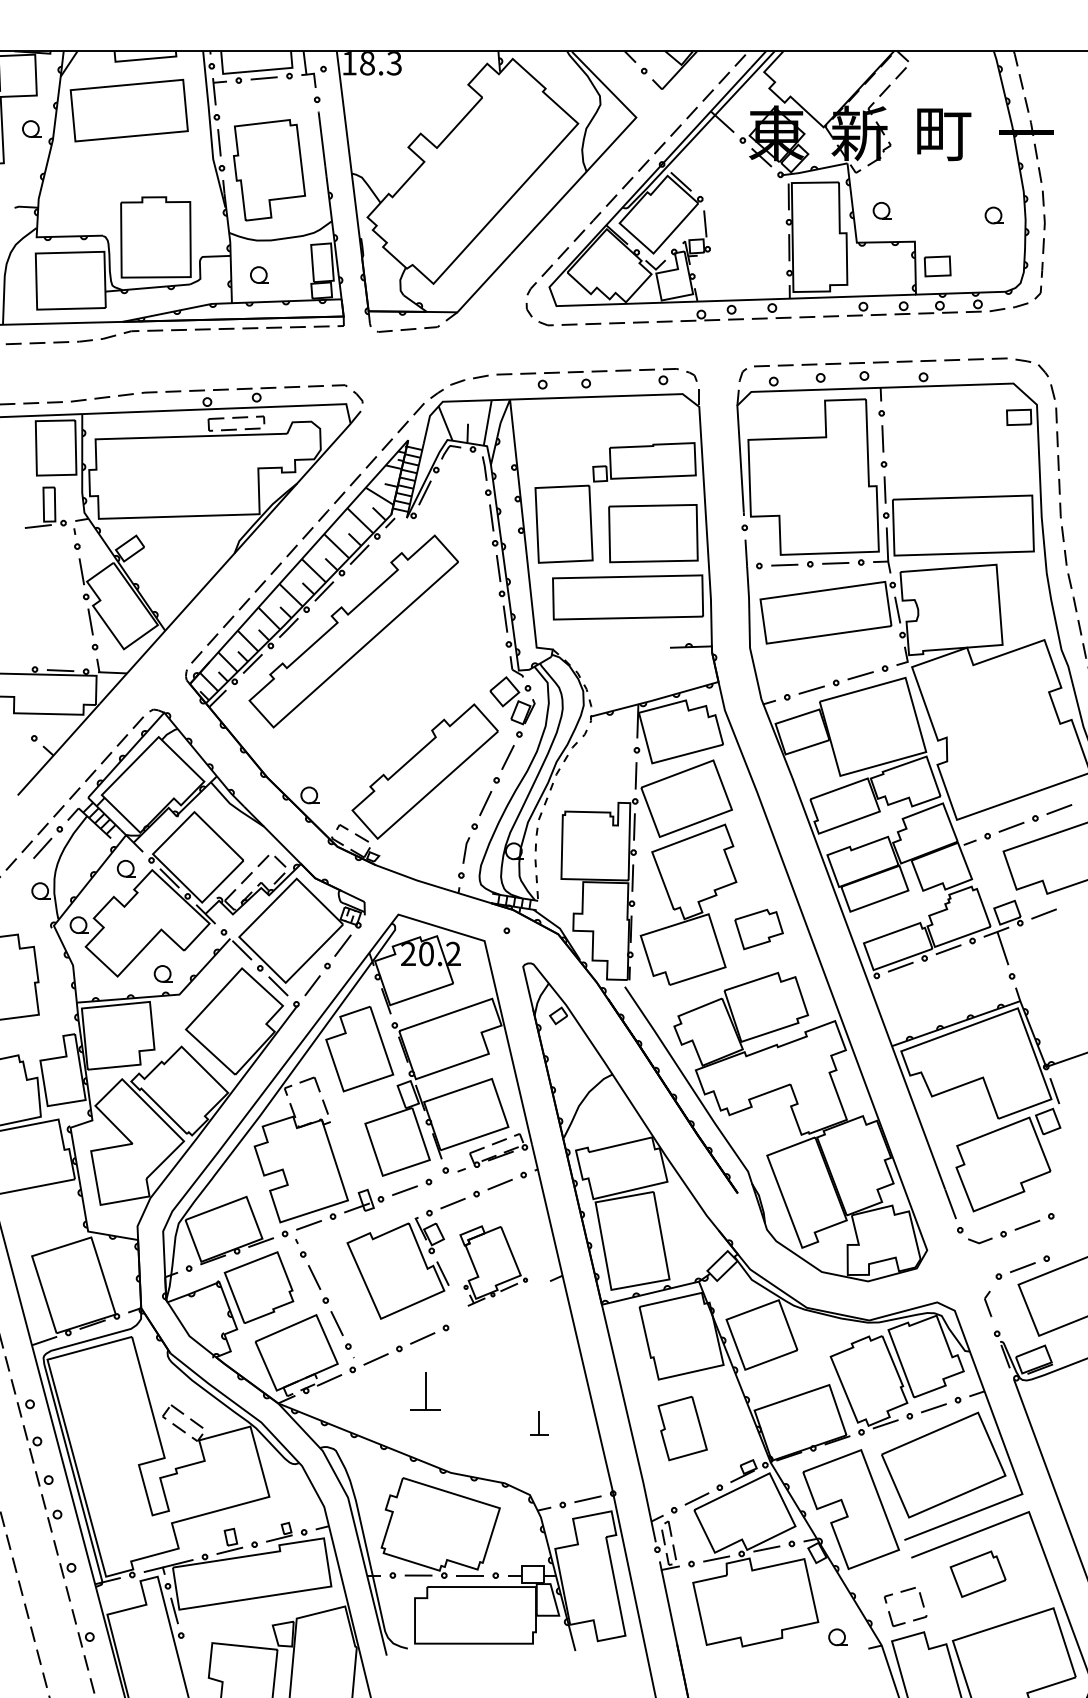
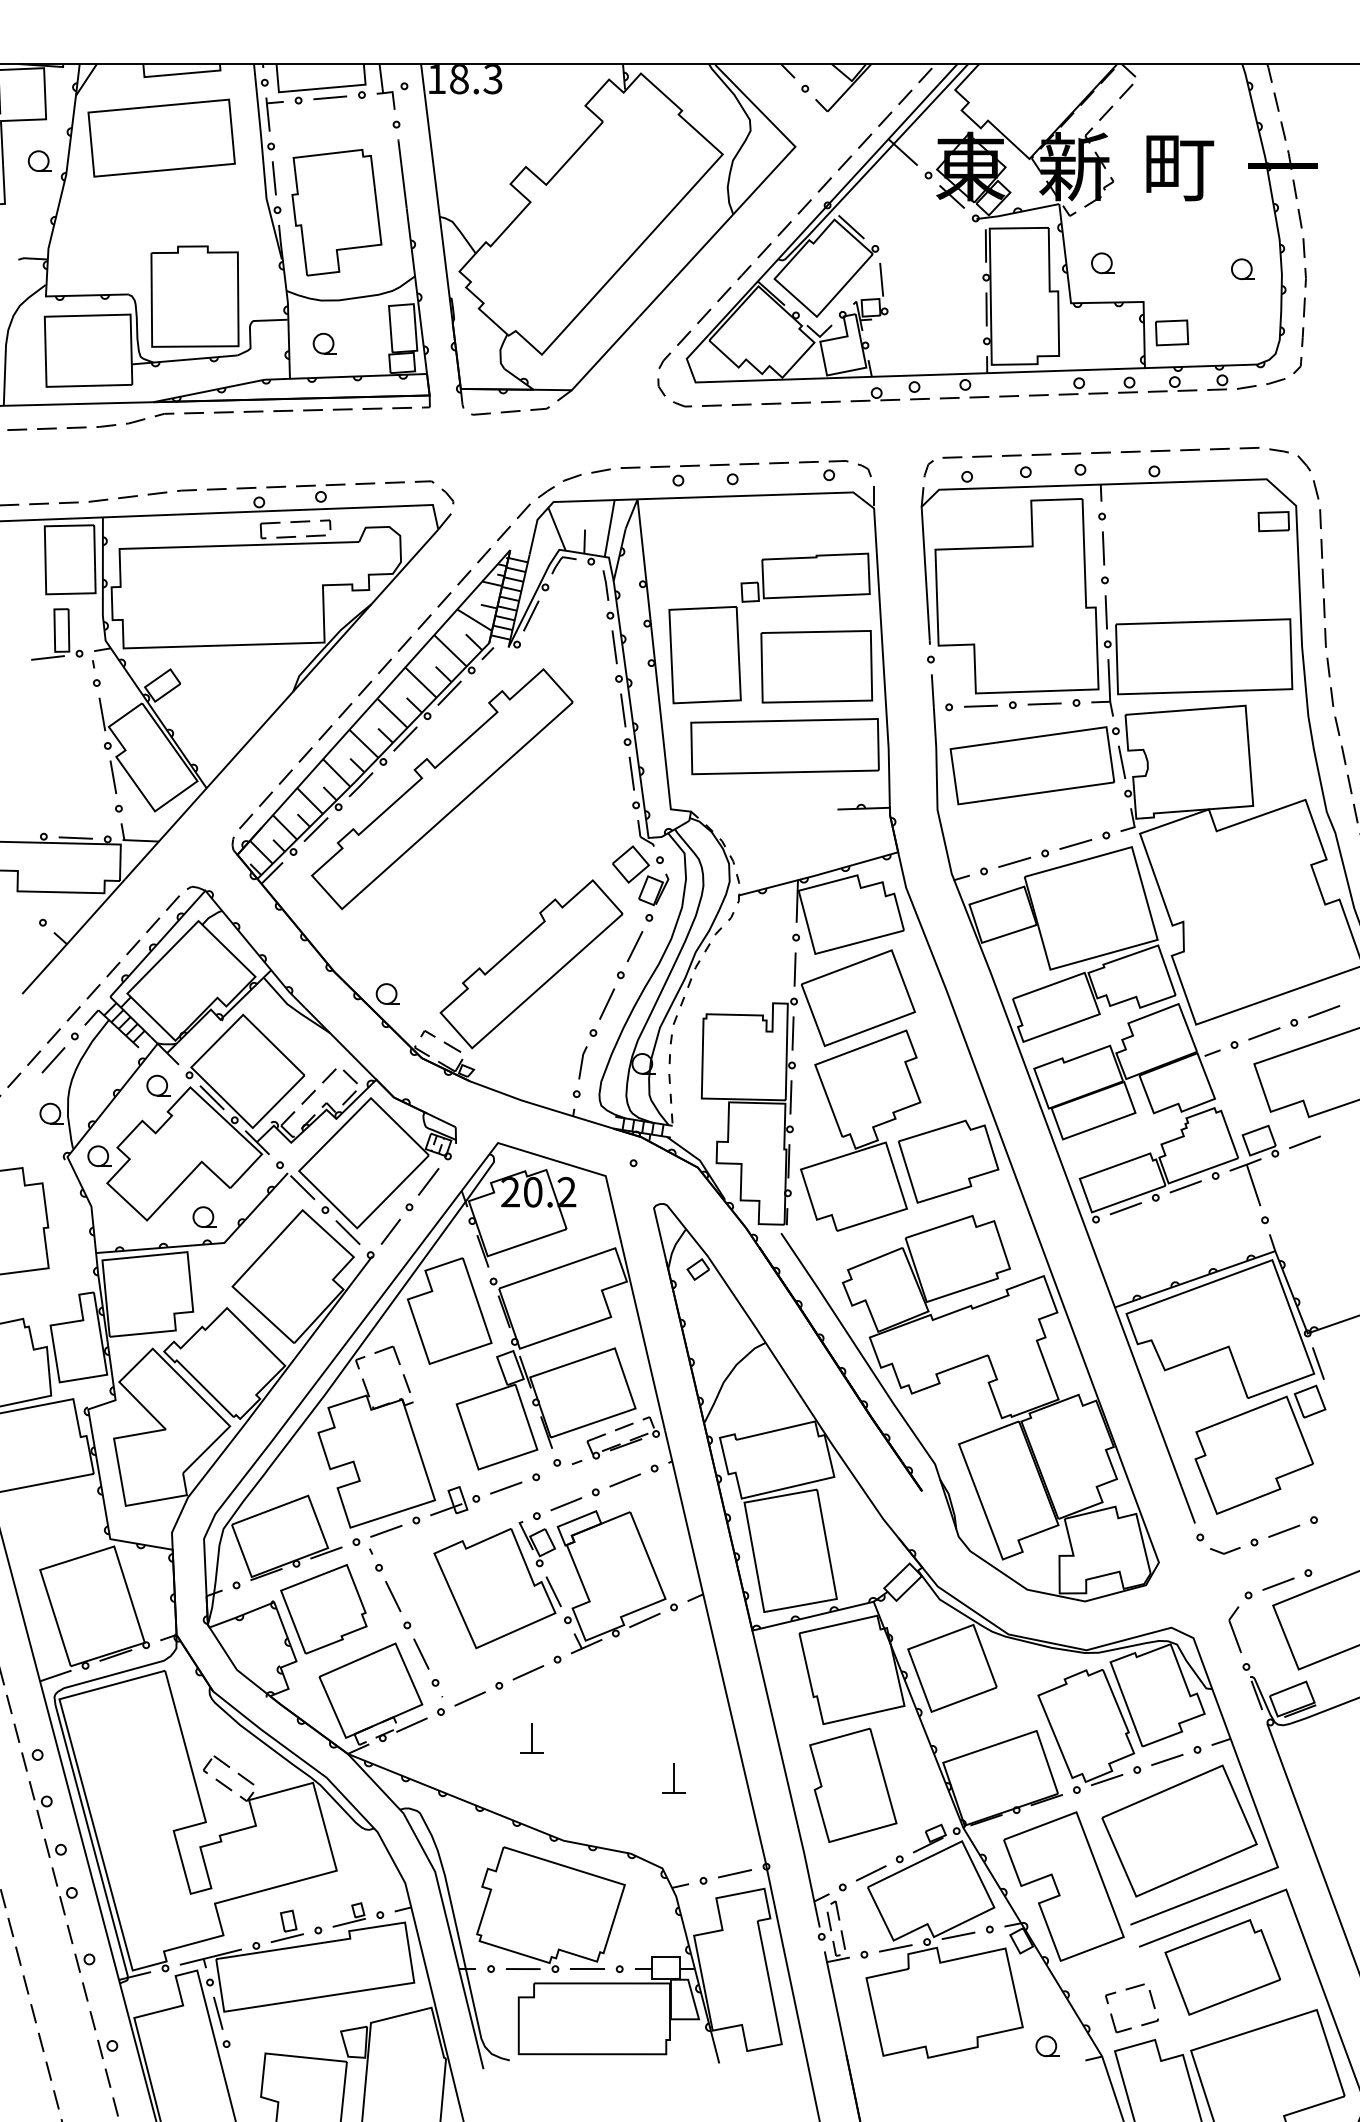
part: (758, 929) -> (948, 1161), size x1.67
part: (493, 1266) -> (616, 1582), size x1.43
part: (987, 1303) -> (1234, 1629), size x1.43
part: (425, 1391) -> (531, 1738), size x0.62
part: (682, 1427) -> (853, 1784), size x1.43
part: (978, 1574) -> (1222, 1967), size x1.67

